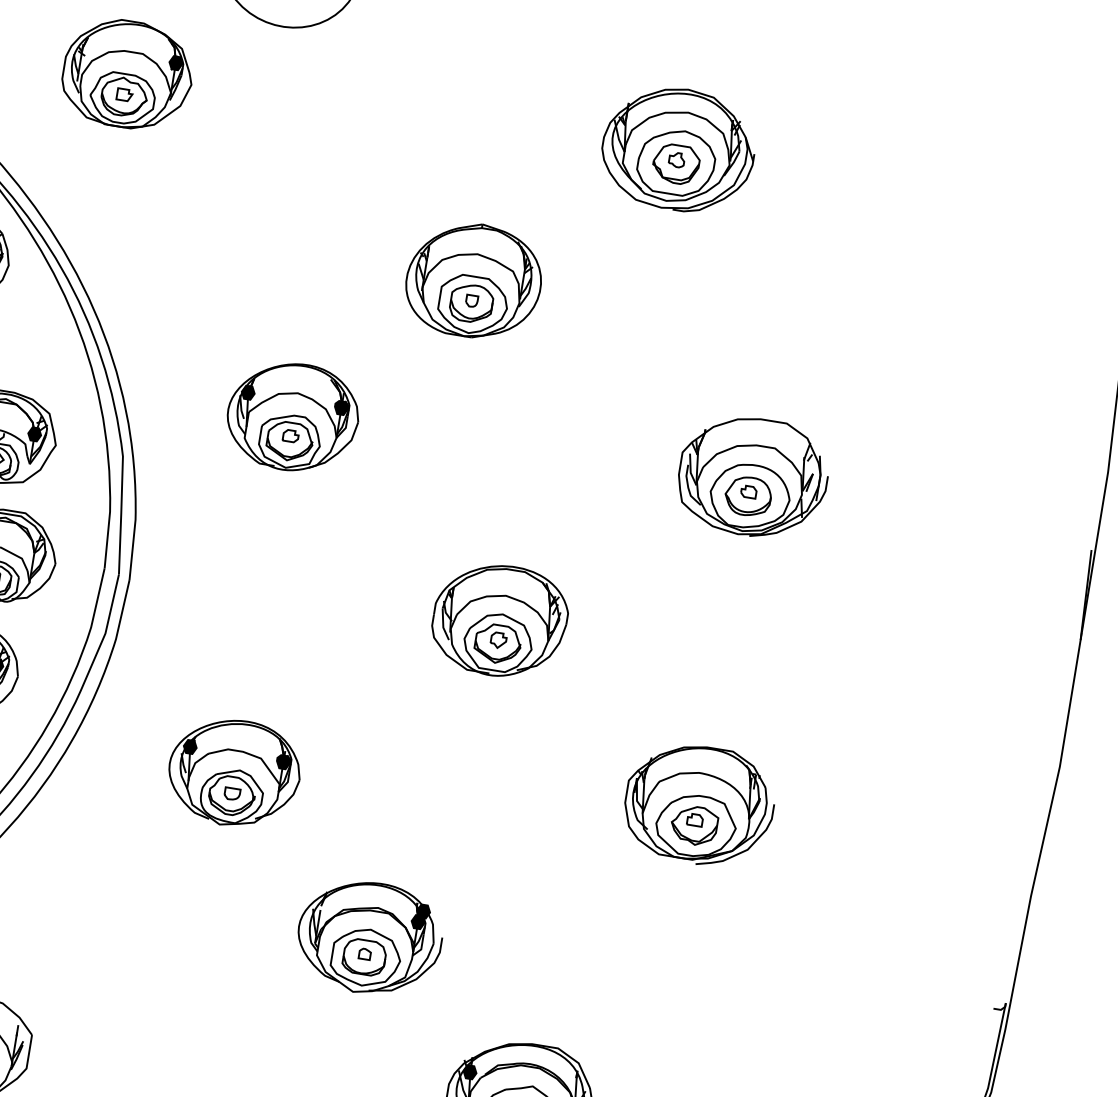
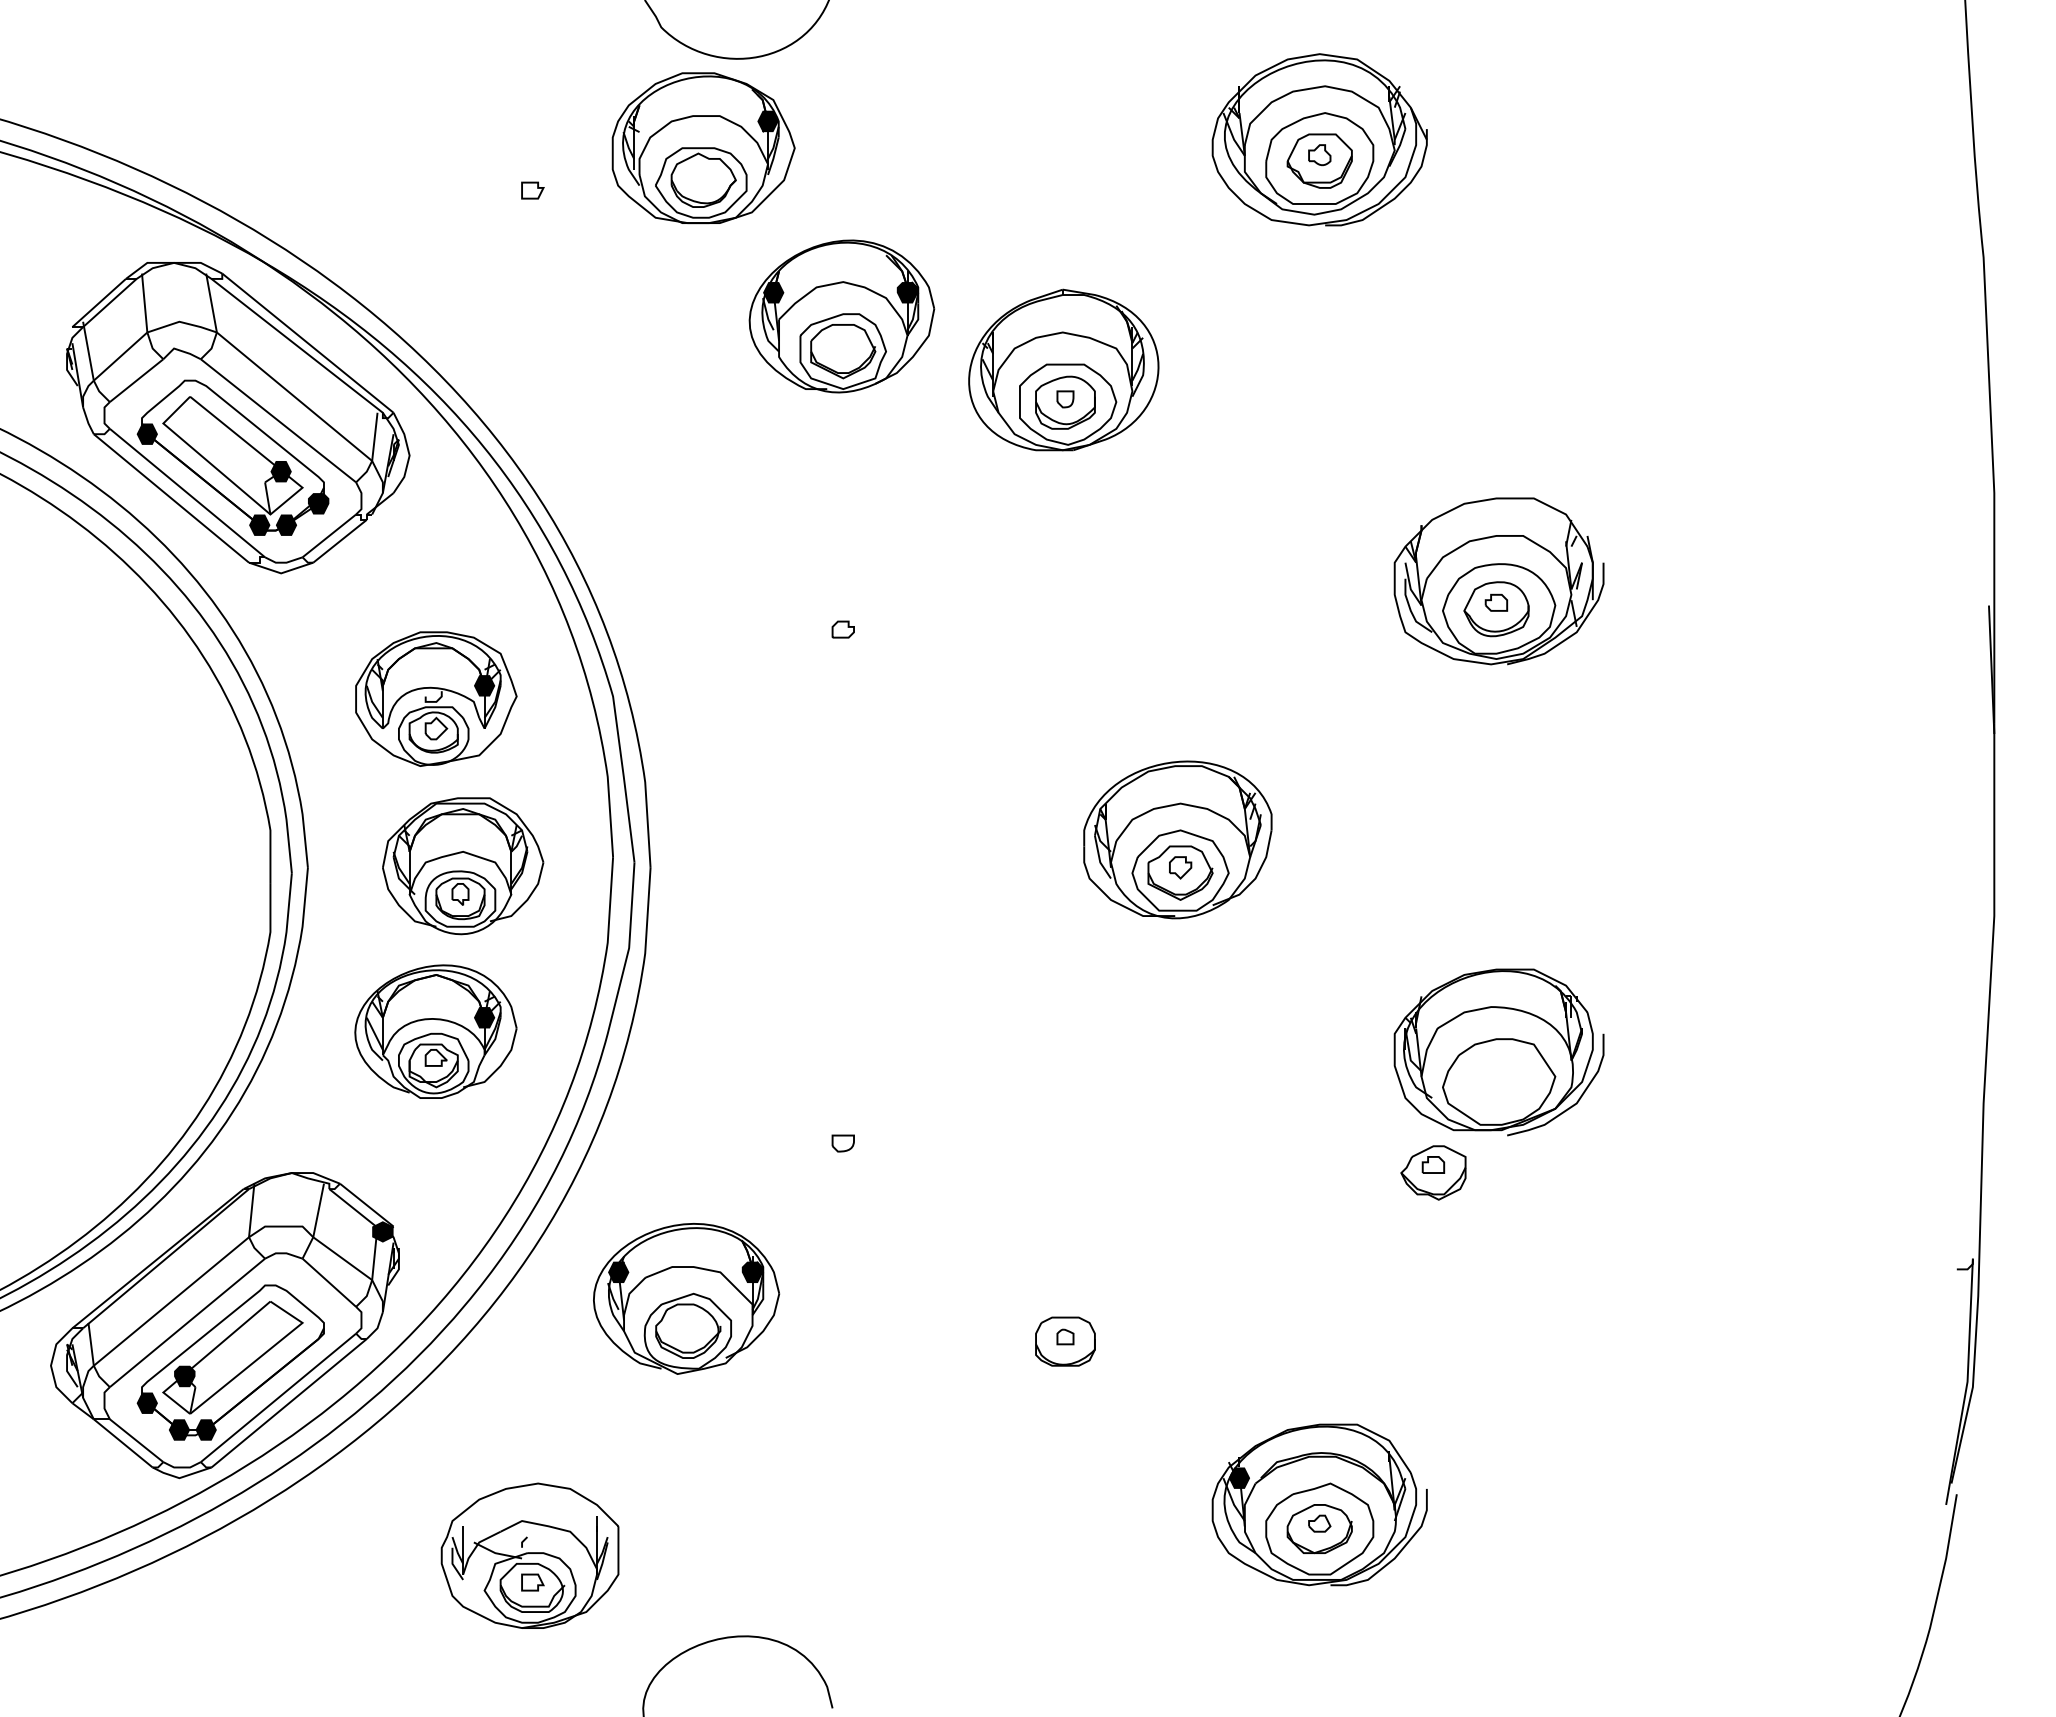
part: (127, 74) -> (703, 148), moved
part: (292, 417) -> (841, 316), moved
part: (234, 772) -> (686, 1298), moved
part: (694, 825) -> (1433, 1172), moved
part: (369, 938) -> (1068, 1313), removed

